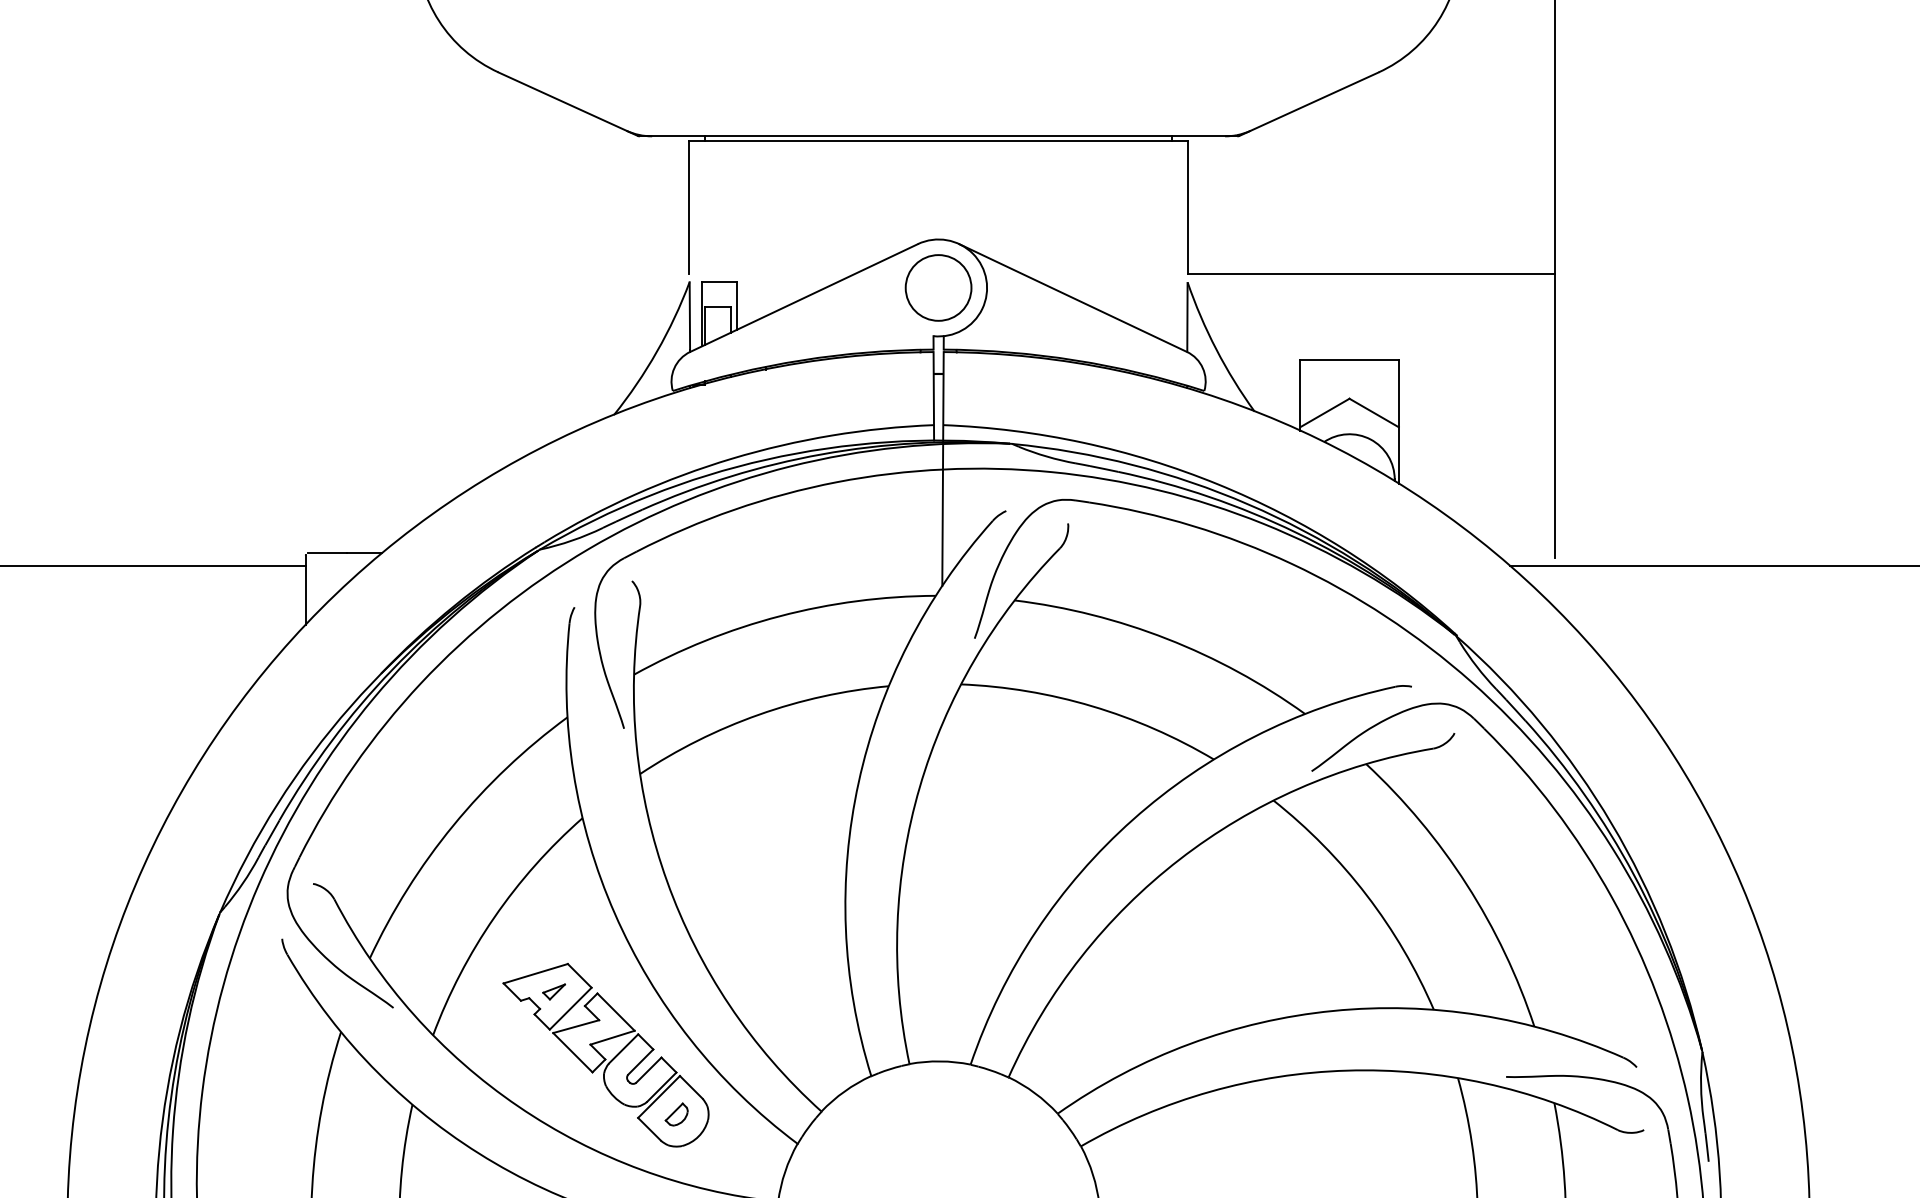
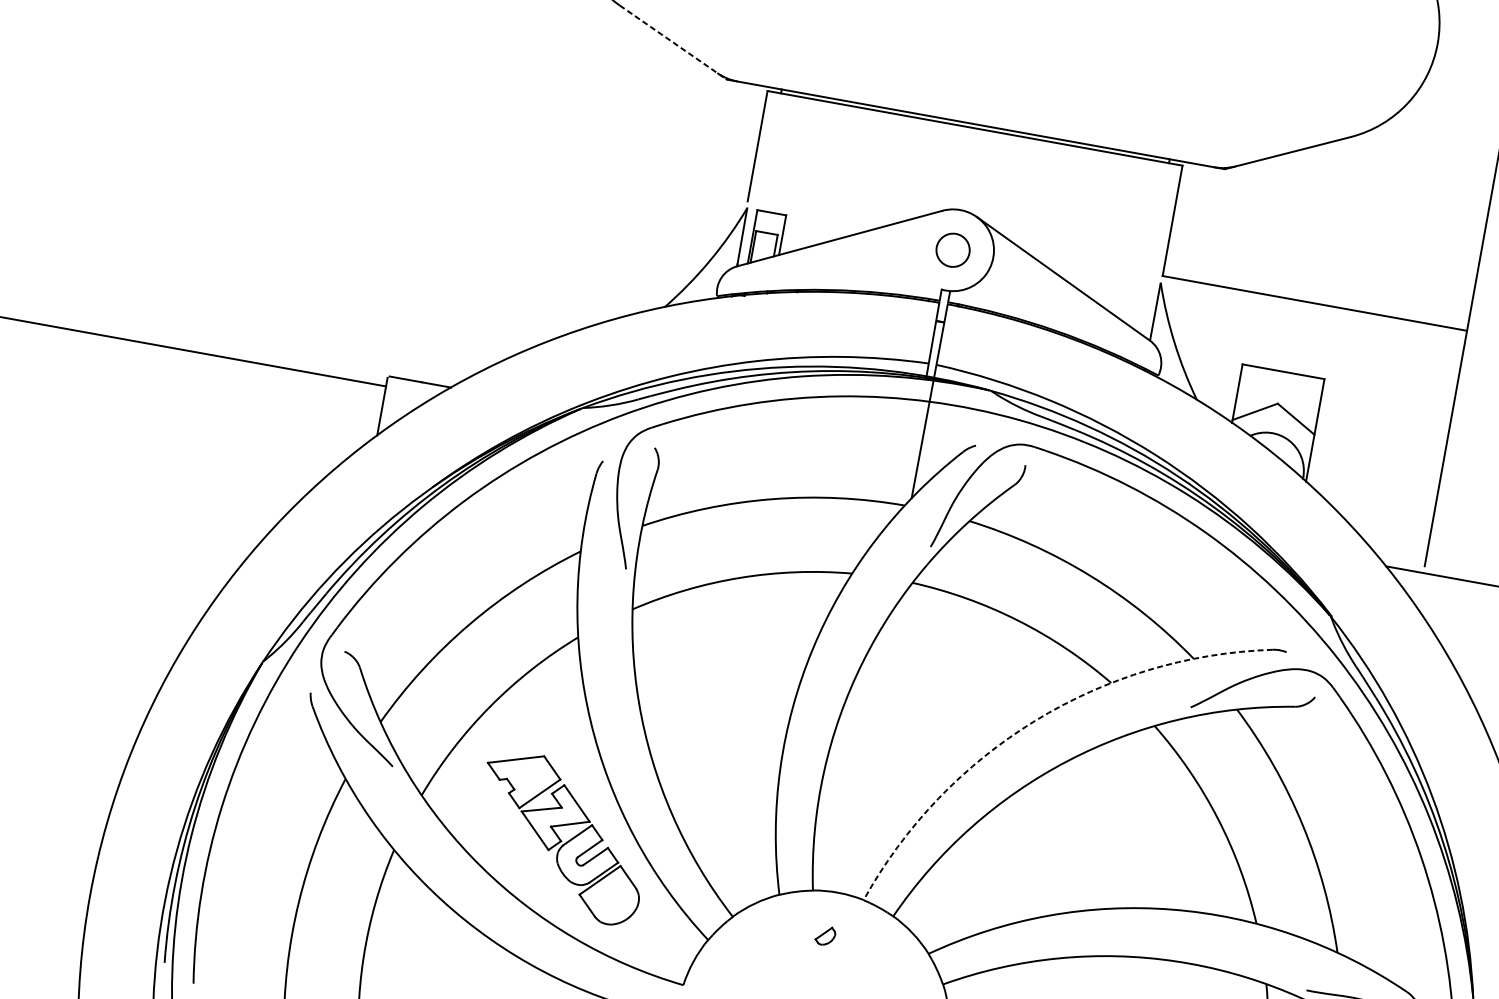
line: (568, 104) -> (673, 42), solid -> dashed
circle: (938, 287) -> (953, 249), size x0.6
arc: (1133, 819) -> (1035, 720), solid -> dashed
part: (553, 991) -> (528, 777), removed
part: (676, 1114) -> (825, 935), moved

